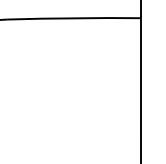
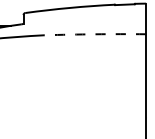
arc: (74, 18) -> (95, 34), solid -> dashed

